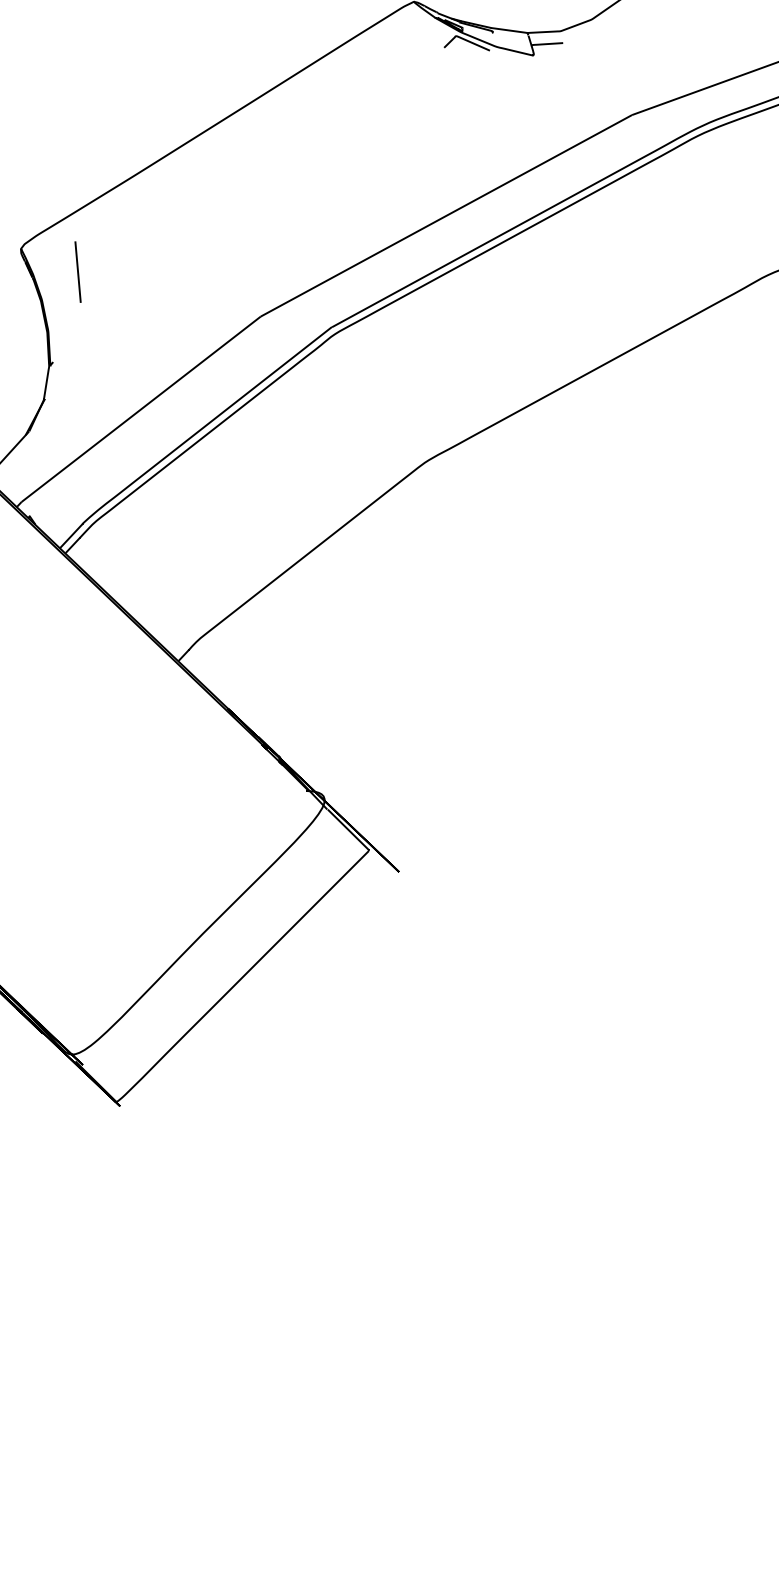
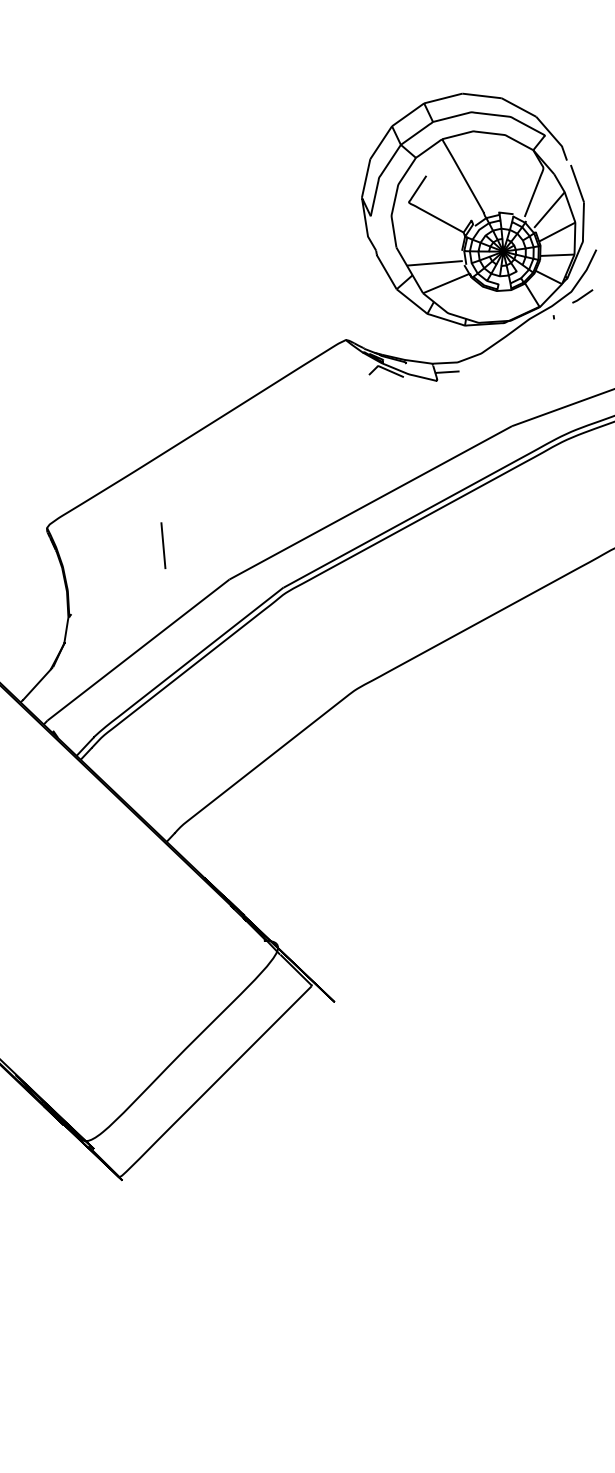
line: (78, 271) -> (163, 545), moved

